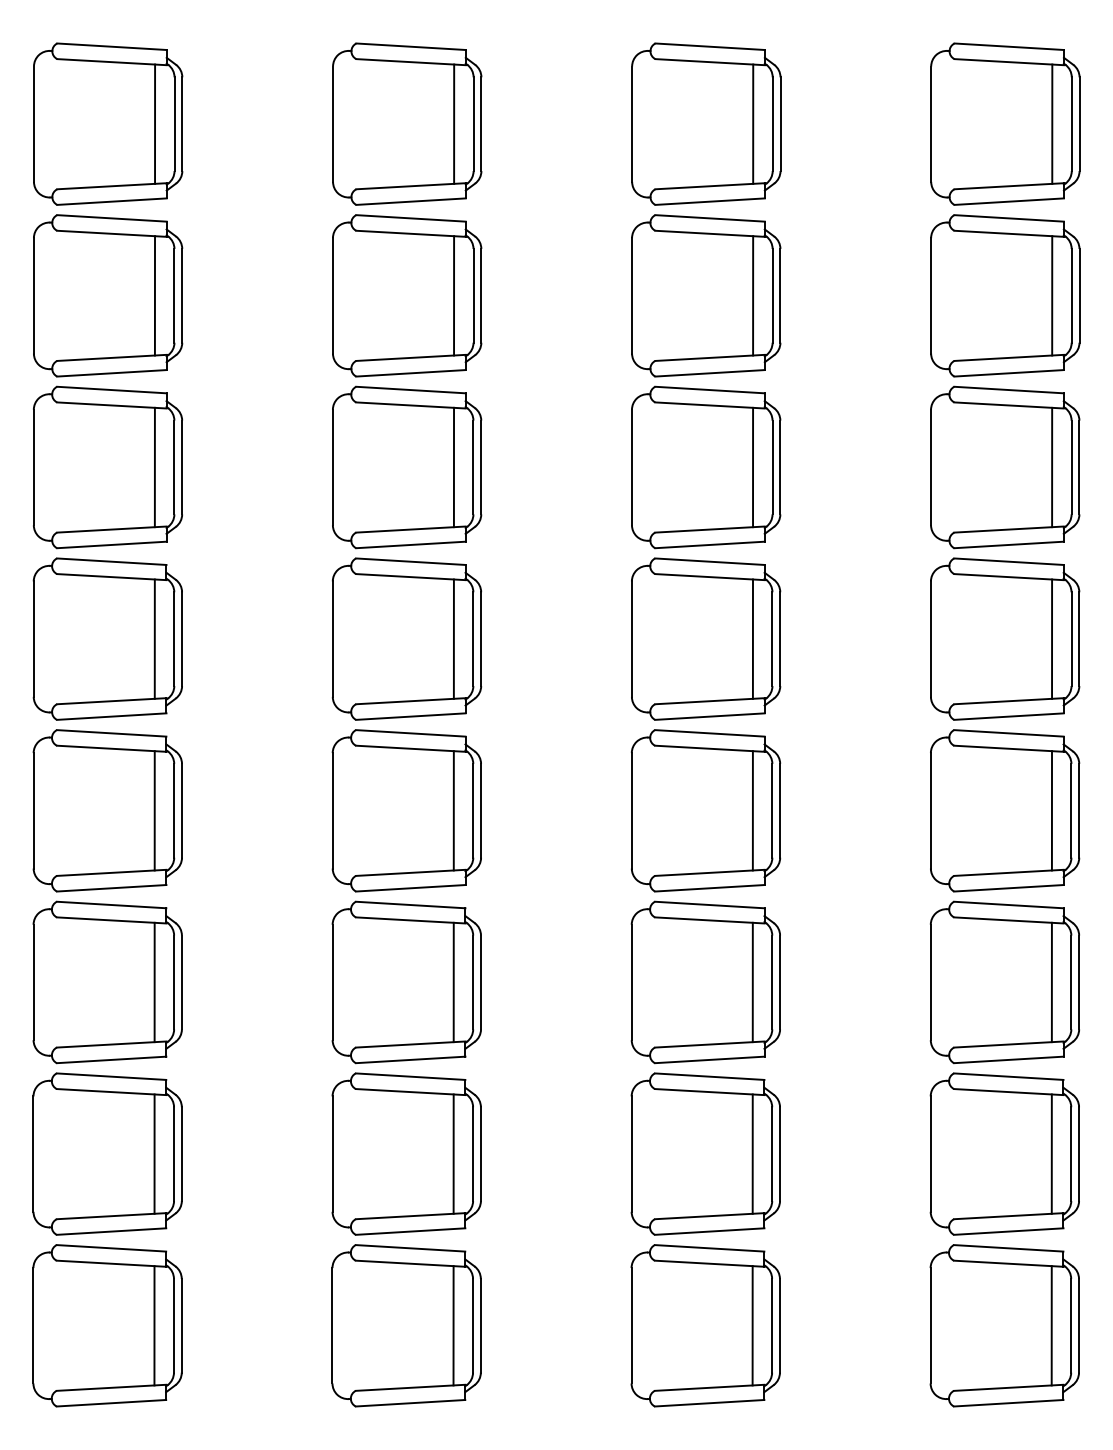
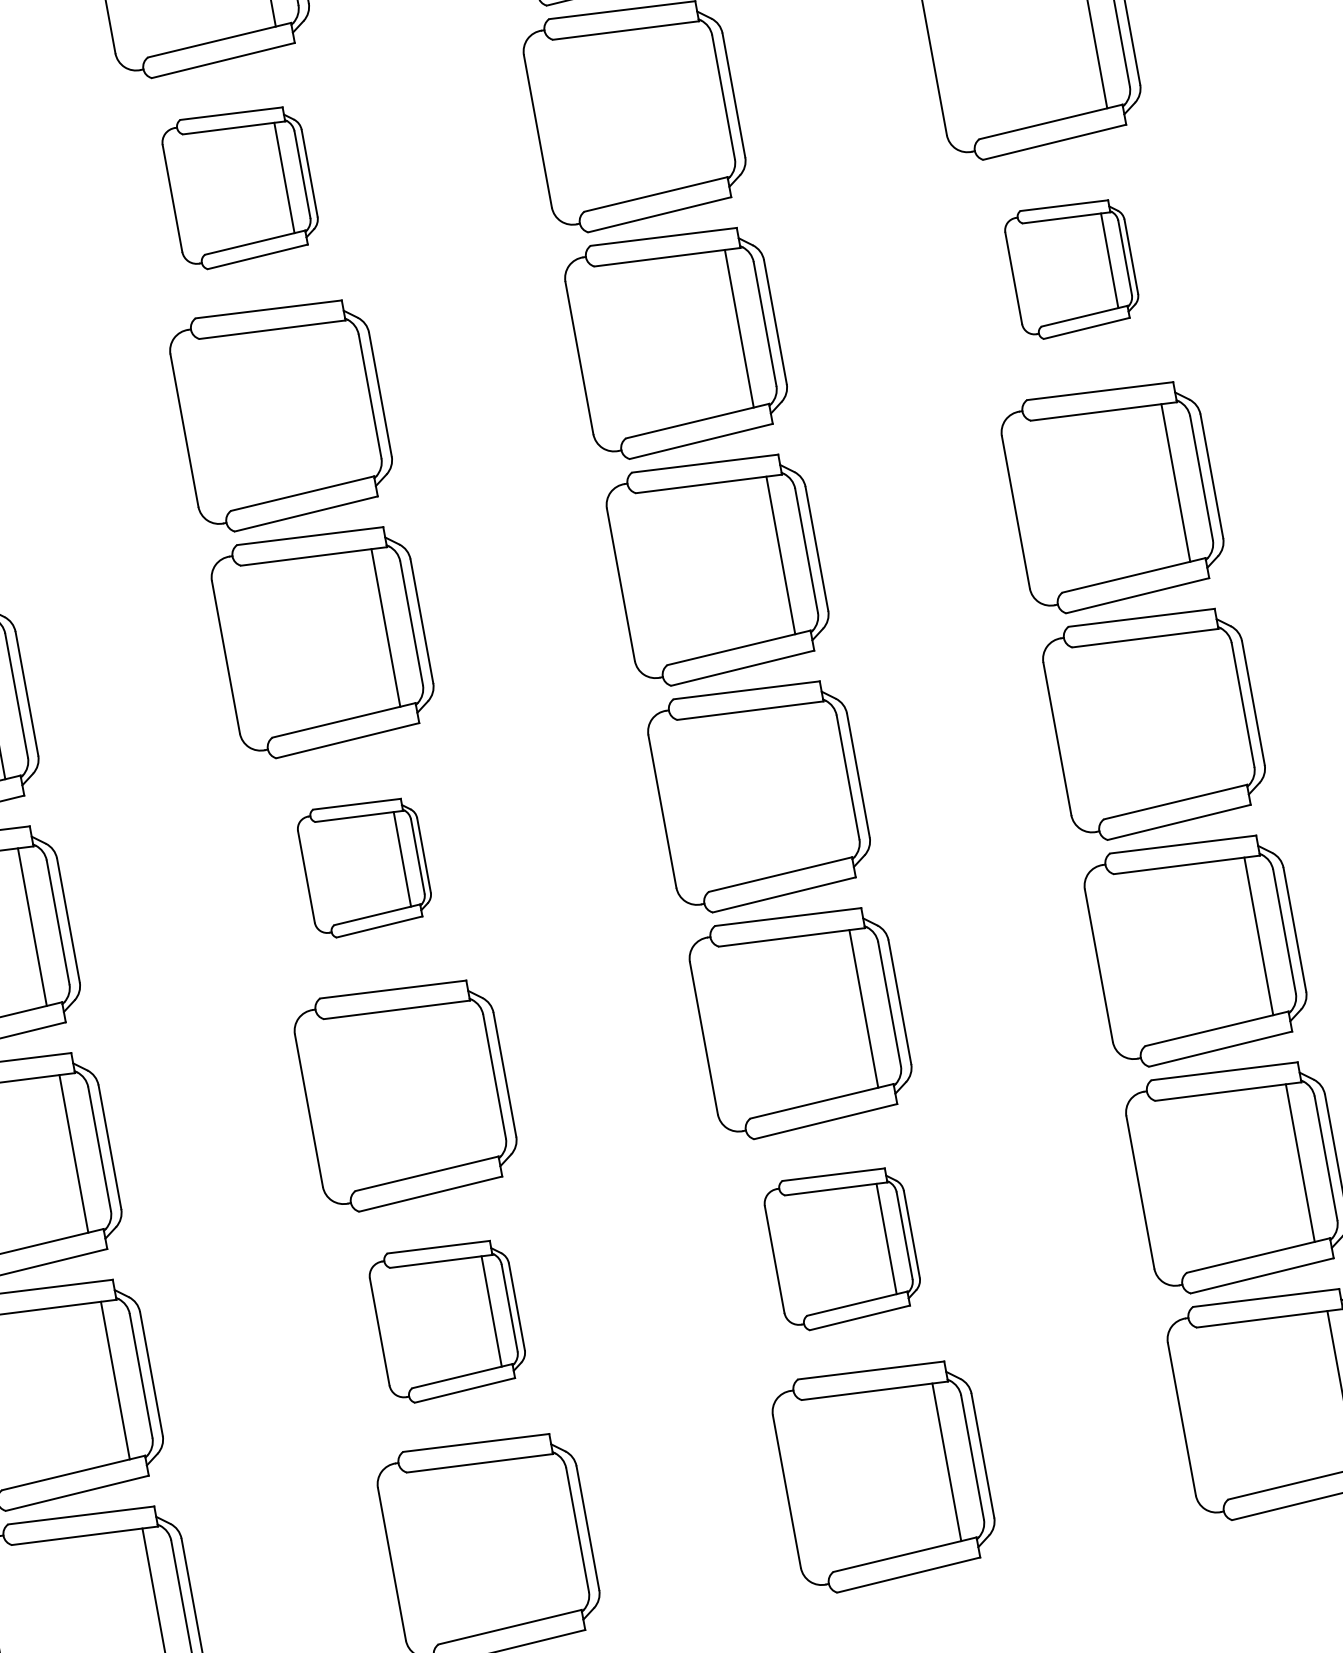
part: (407, 295) -> (241, 185), size x0.7
line: (753, 295) -> (698, 101), removed
line: (453, 467) -> (343, 401), removed
part: (1005, 467) -> (1072, 267), size x0.6
part: (406, 810) -> (364, 865), size x0.6
line: (752, 810) -> (821, 781), removed
line: (1051, 810) -> (1216, 709), removed
line: (453, 982) -> (468, 1081), removed
part: (406, 1153) -> (447, 1318), size x0.7
part: (705, 1153) -> (842, 1246), size x0.7
line: (453, 1325) -> (551, 1534), removed

